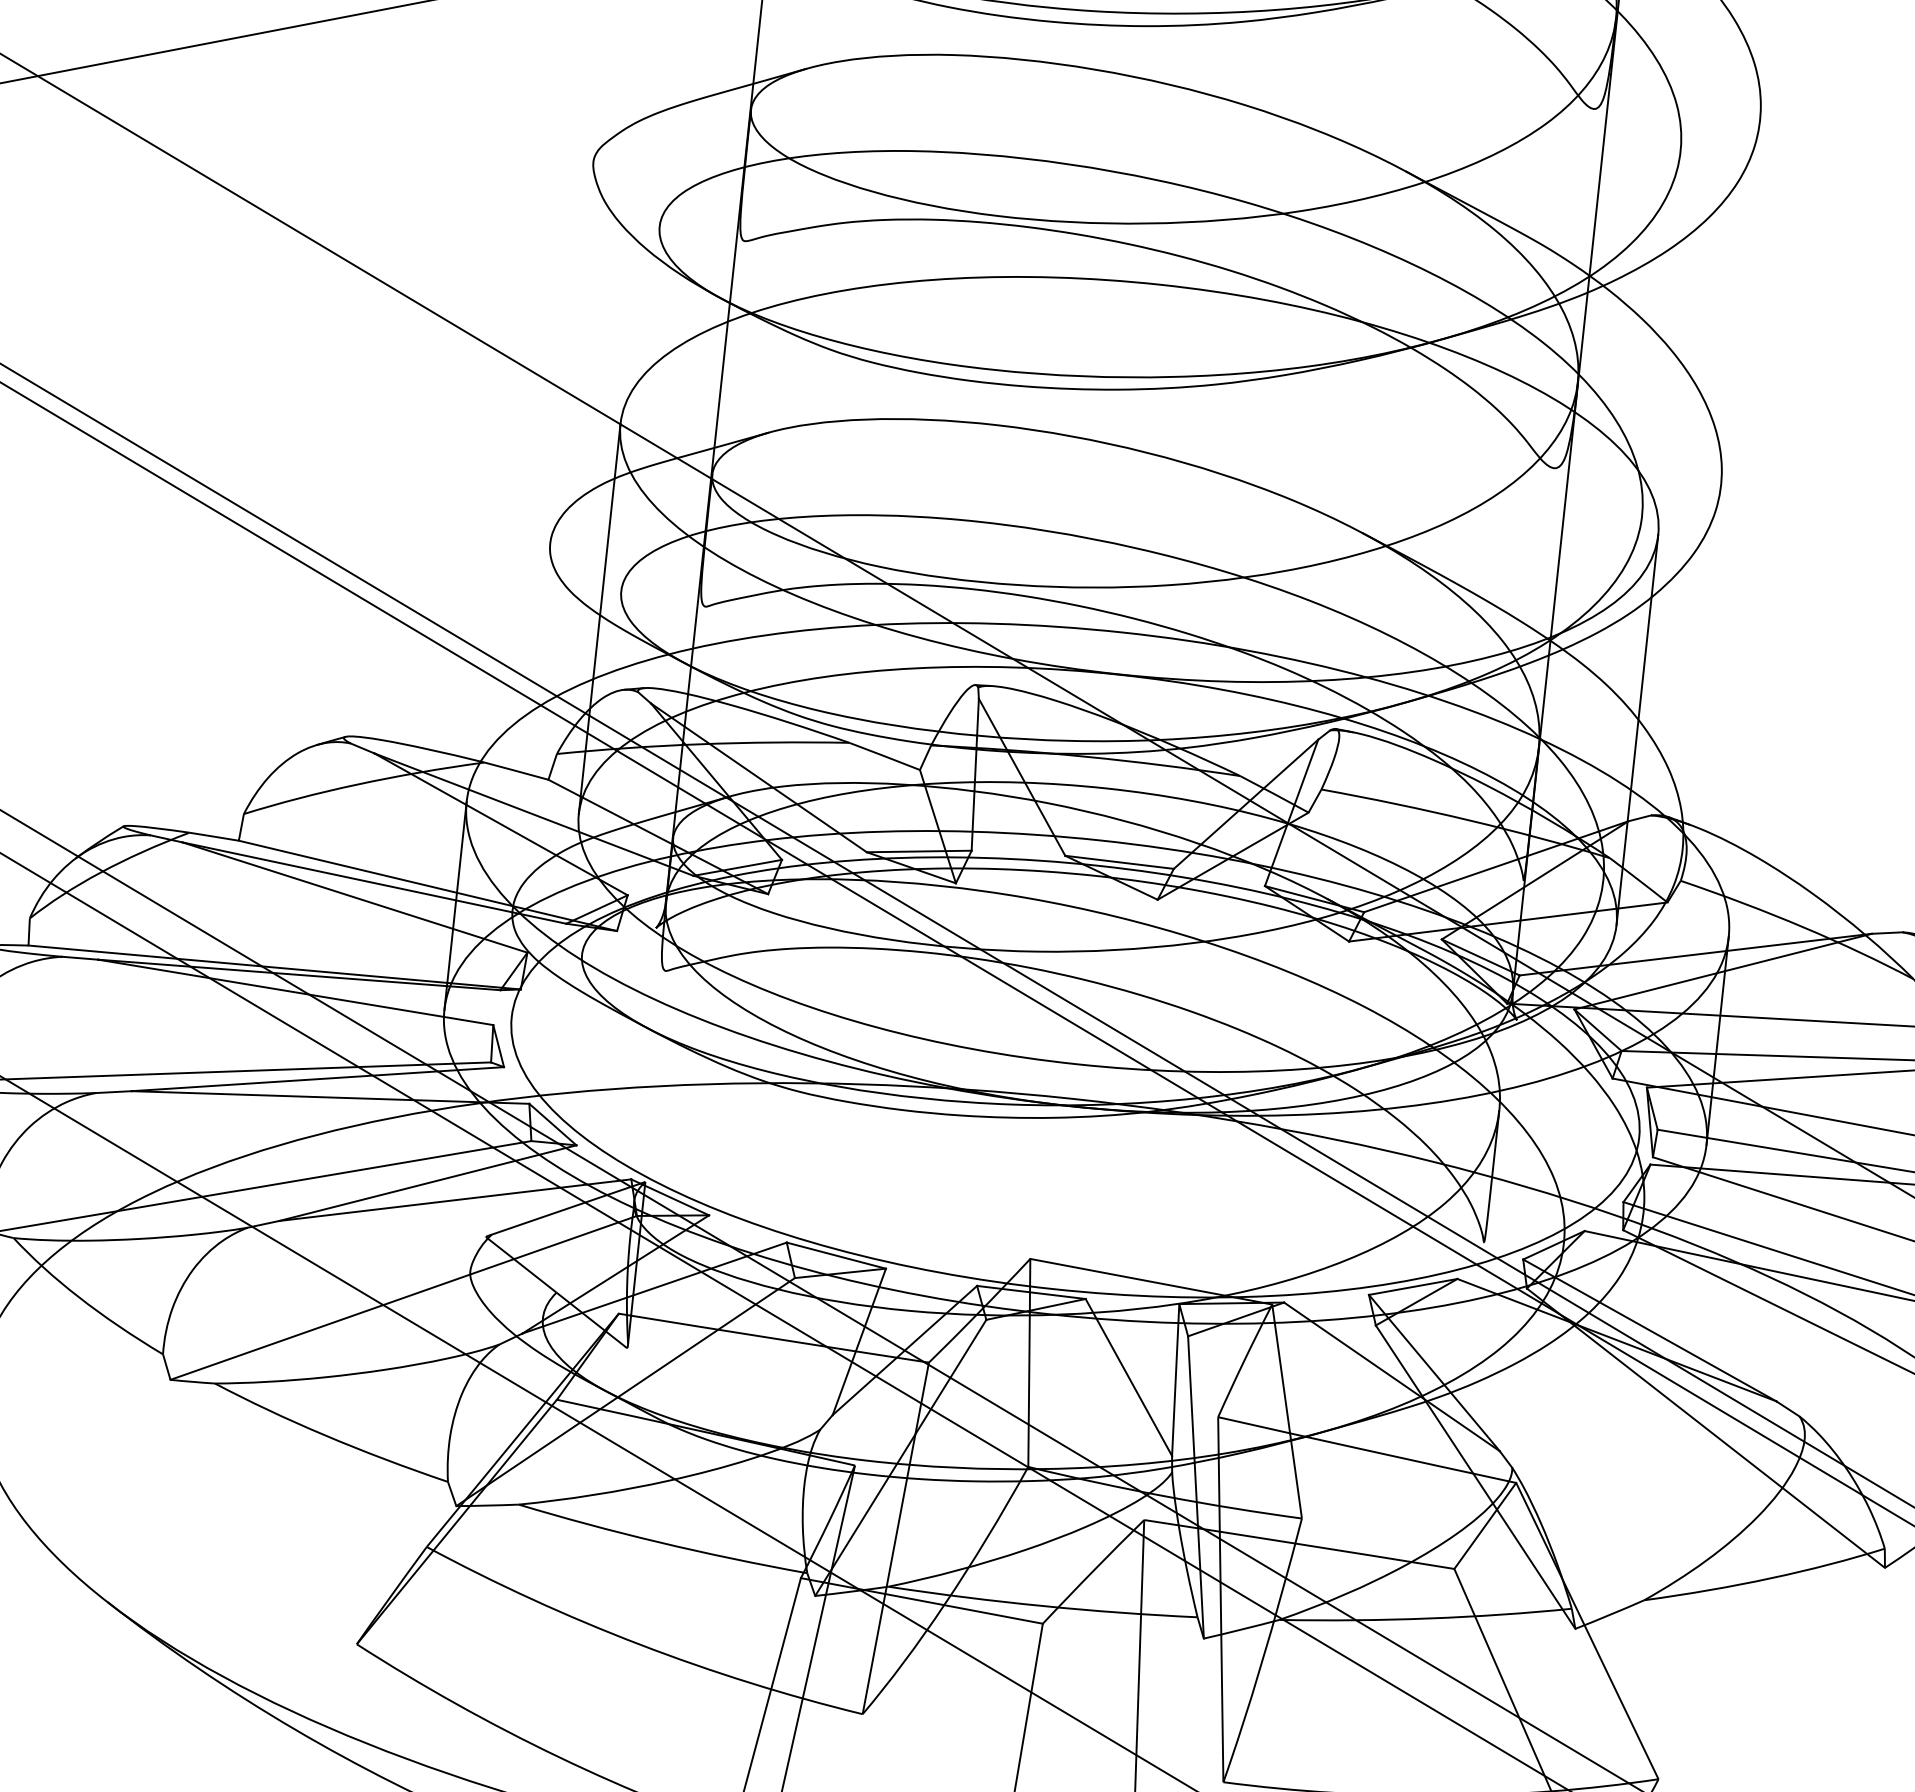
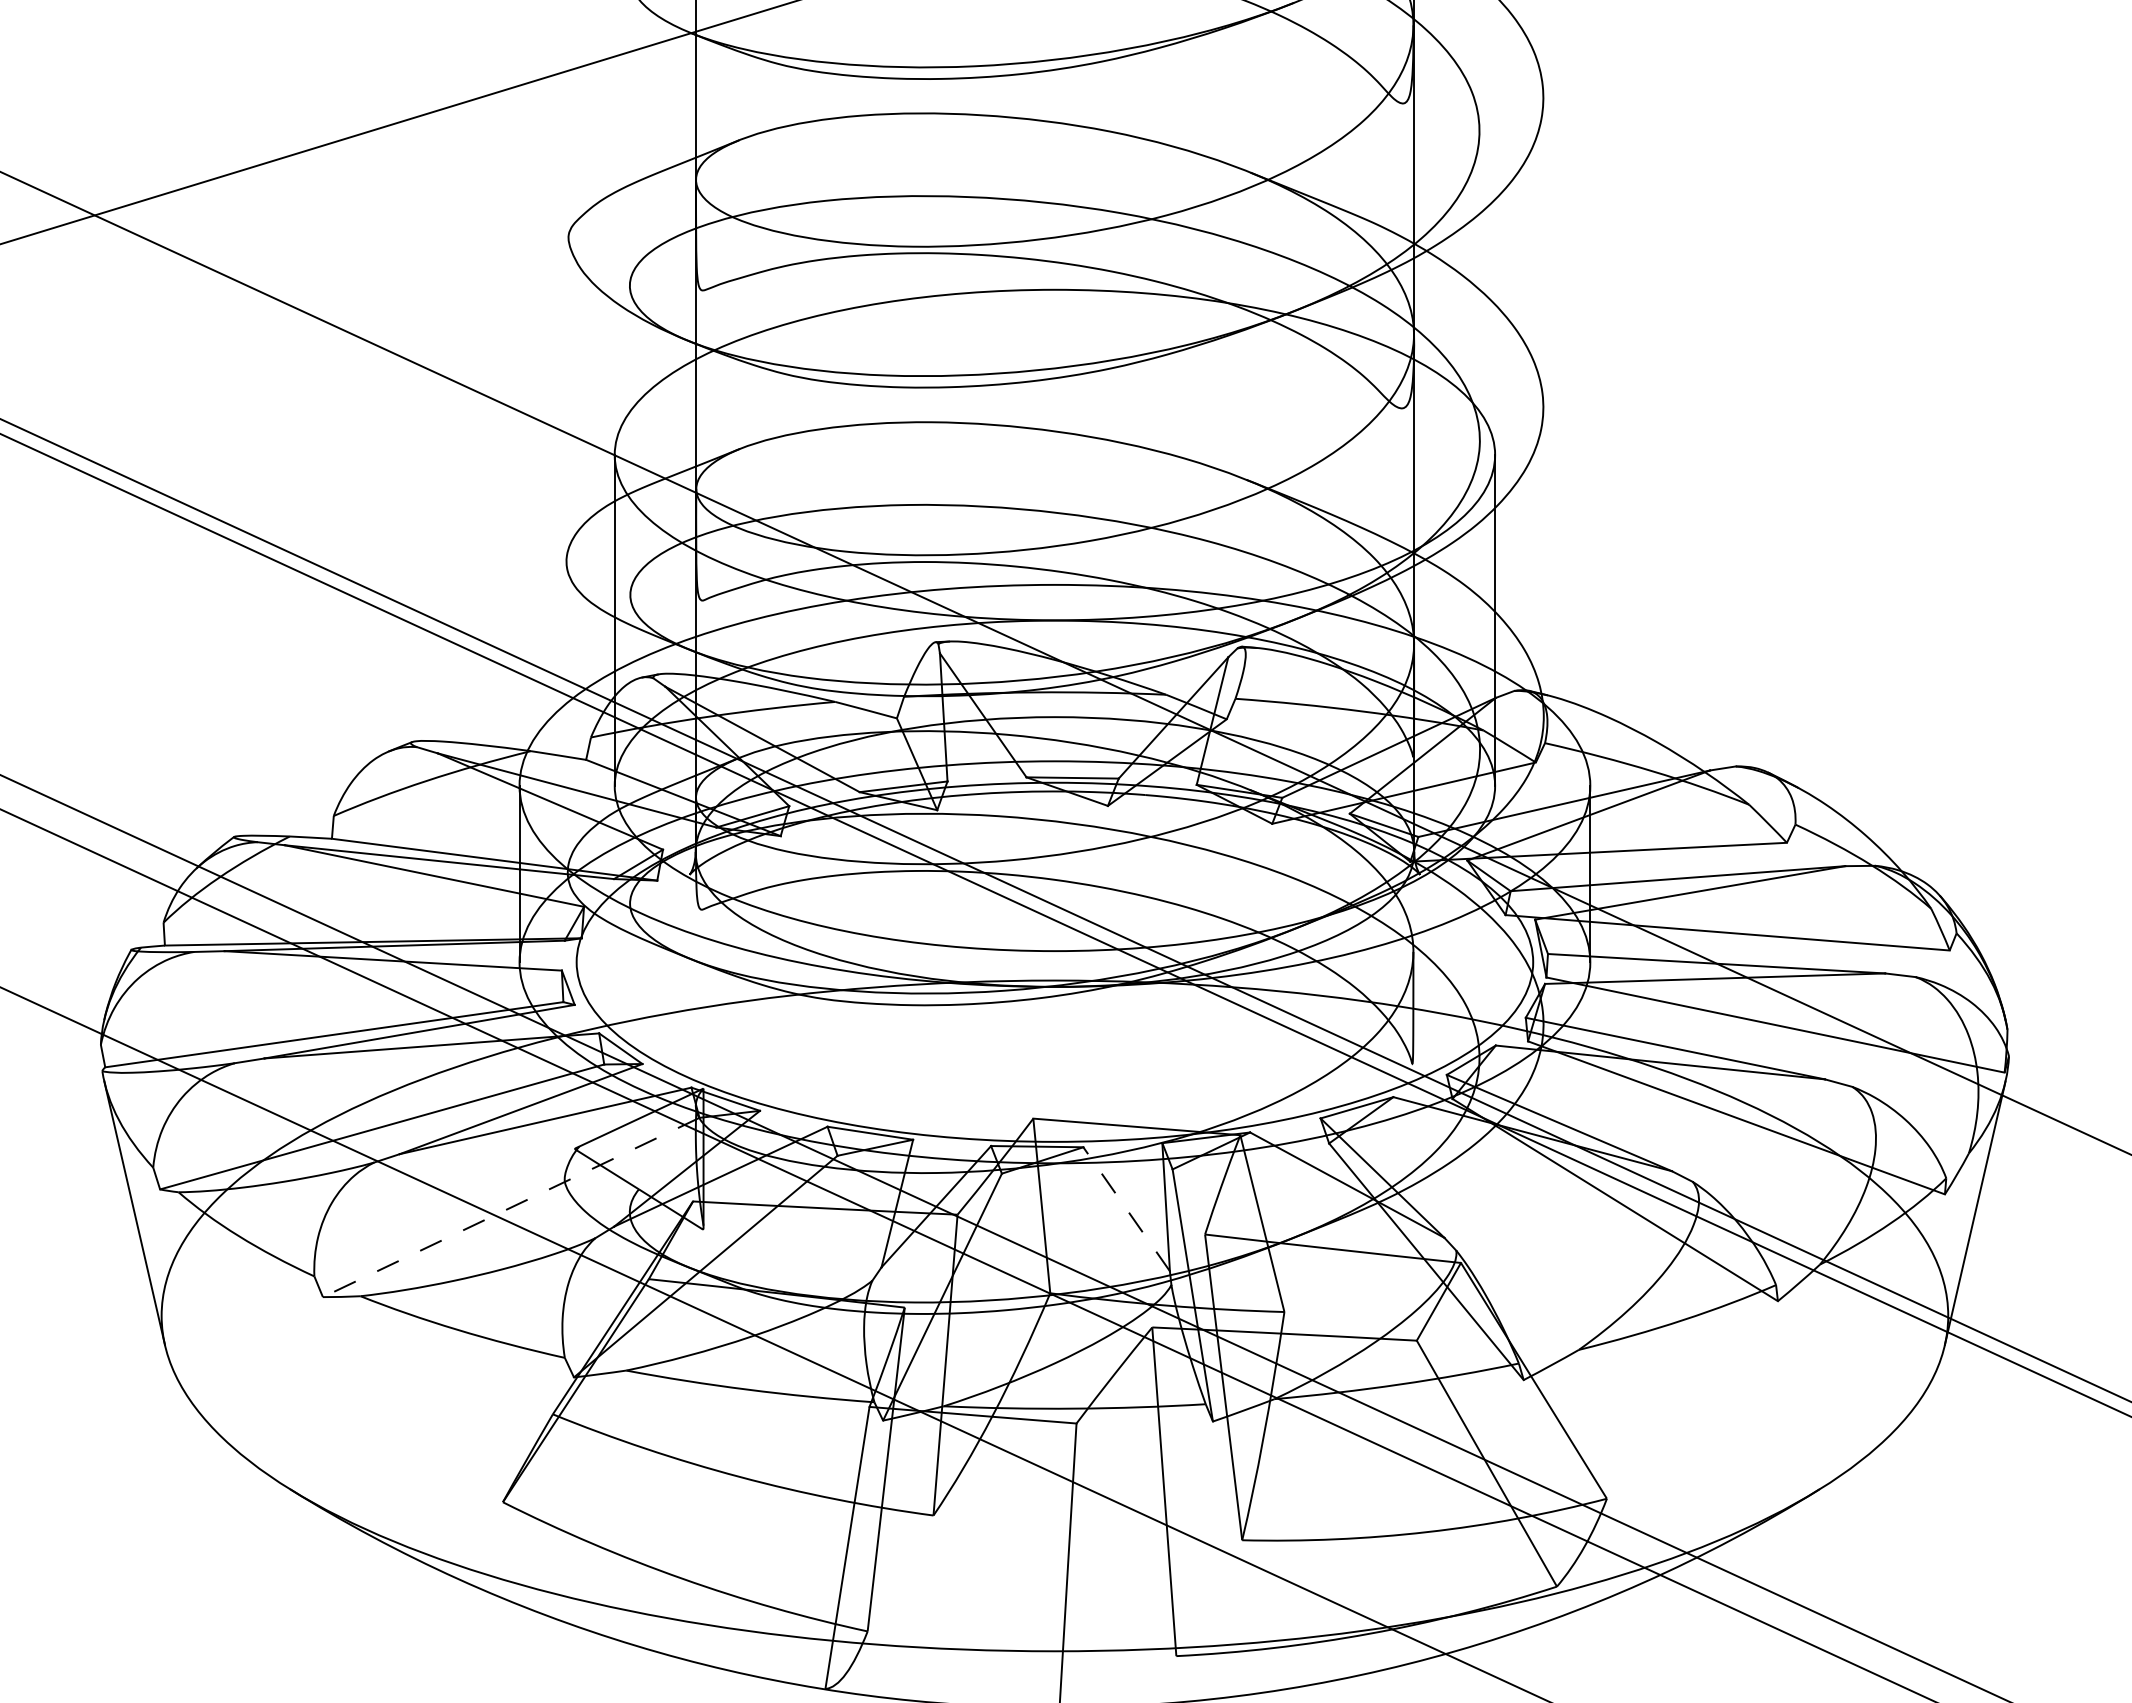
line: (404, 1297) -> (511, 1207), solid -> dashed
line: (1128, 1377) -> (1126, 1209), solid -> dashed

